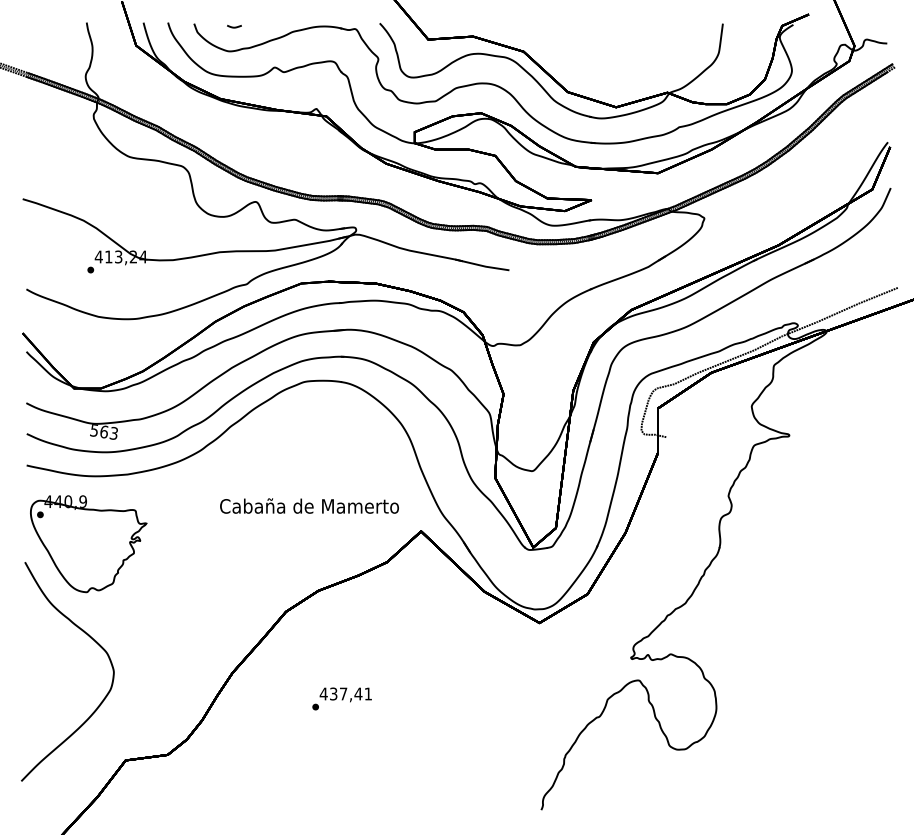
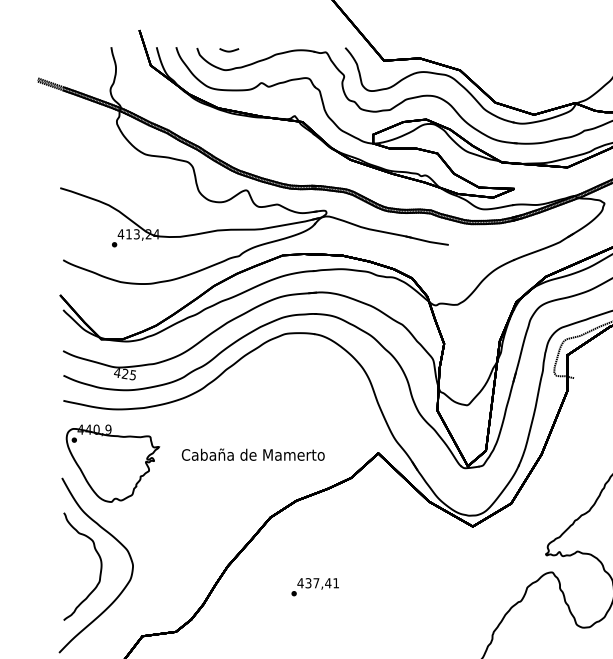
part: (234, 26) -> (229, 50), size x1.67
text: (103, 431) -> (124, 373), 563 -> 425
text: (309, 505) -> (253, 454), moved
part: (73, 672) -> (100, 566), added

